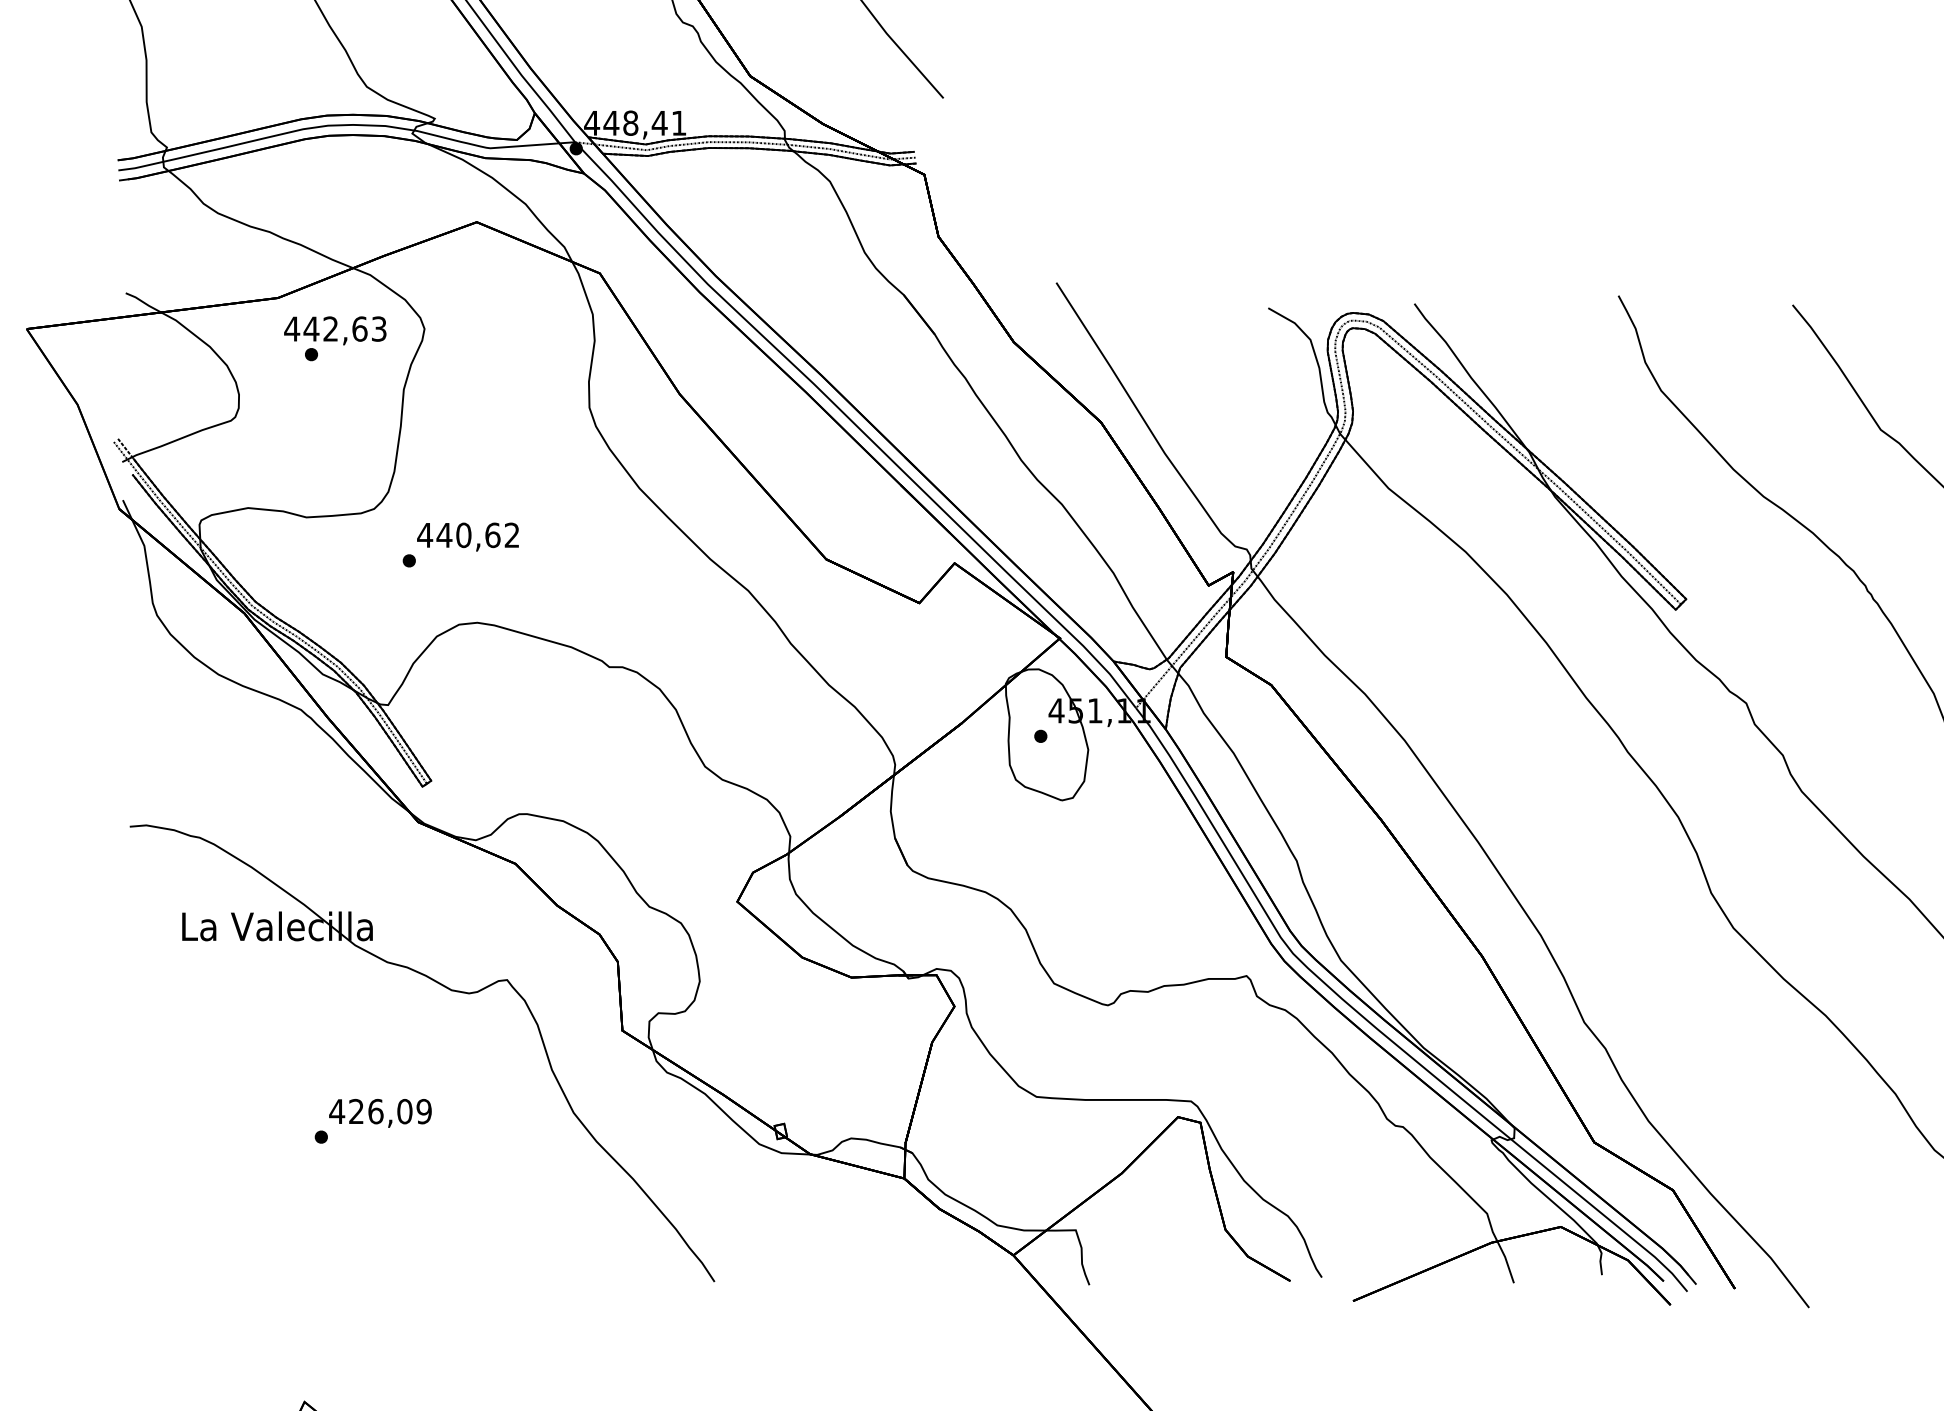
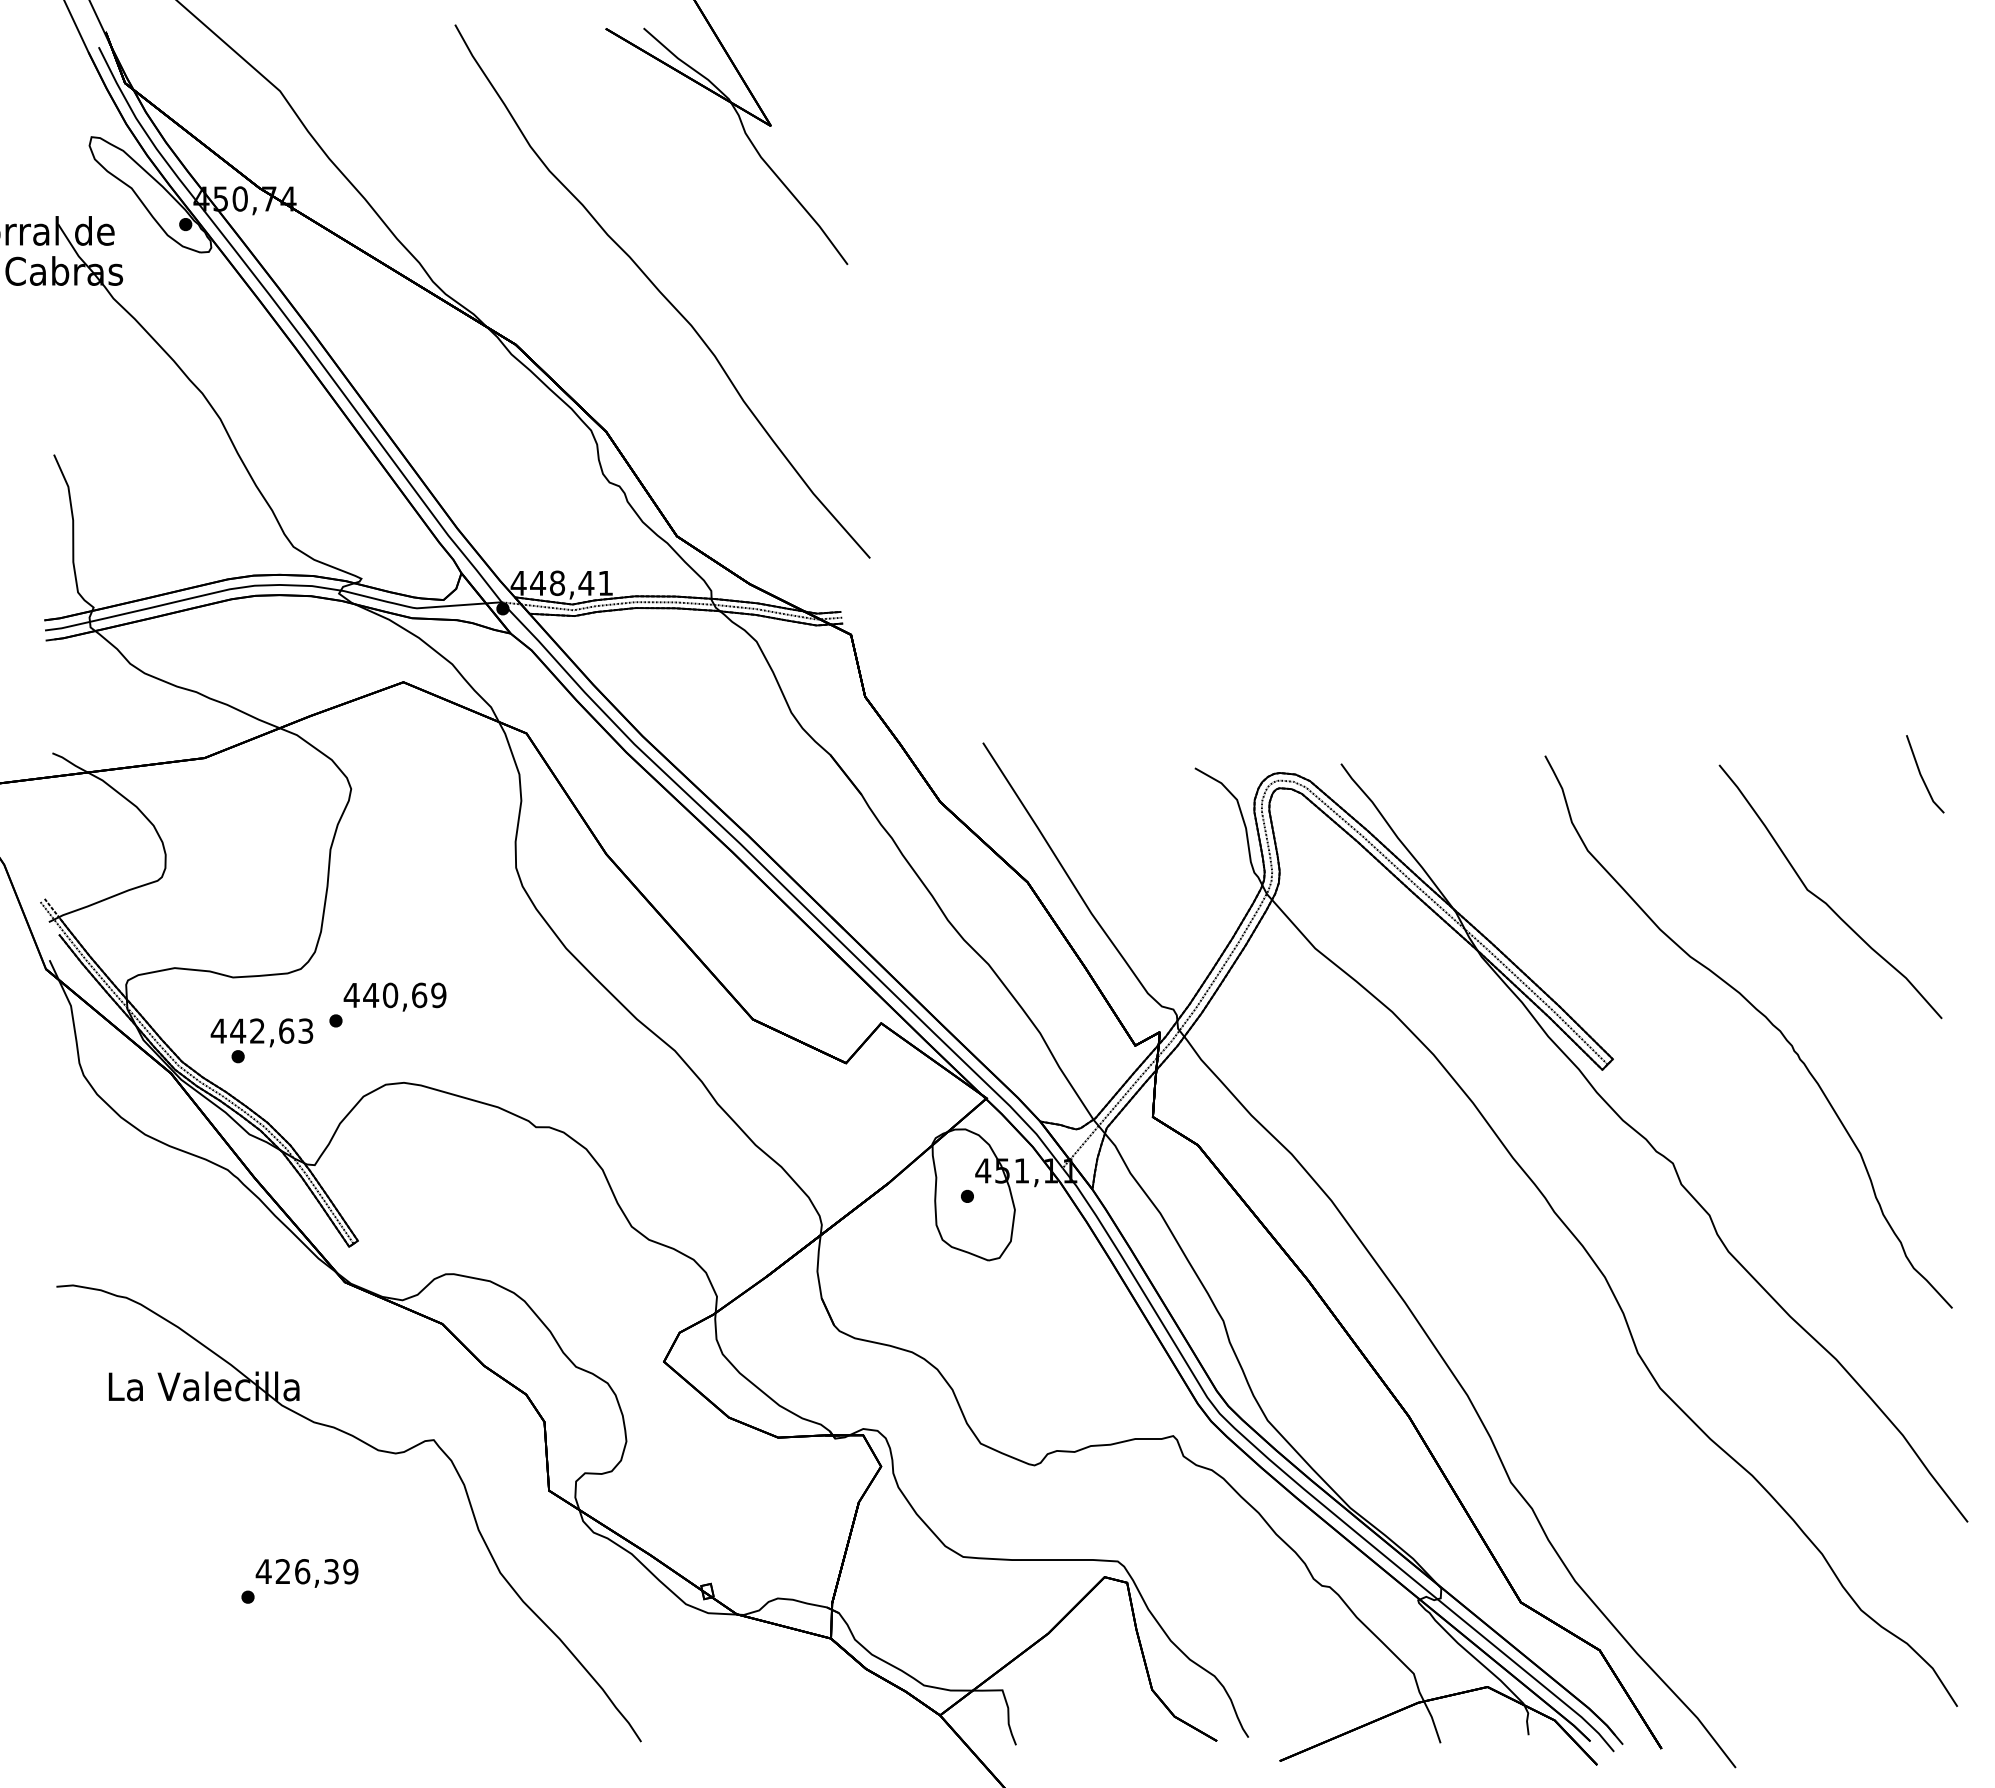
text: (334, 338) -> (261, 1040), moved
text: (511, 535) -> (438, 995), 440,62 -> 440,69
text: (404, 1111) -> (331, 1571), 426,09 -> 426,39

